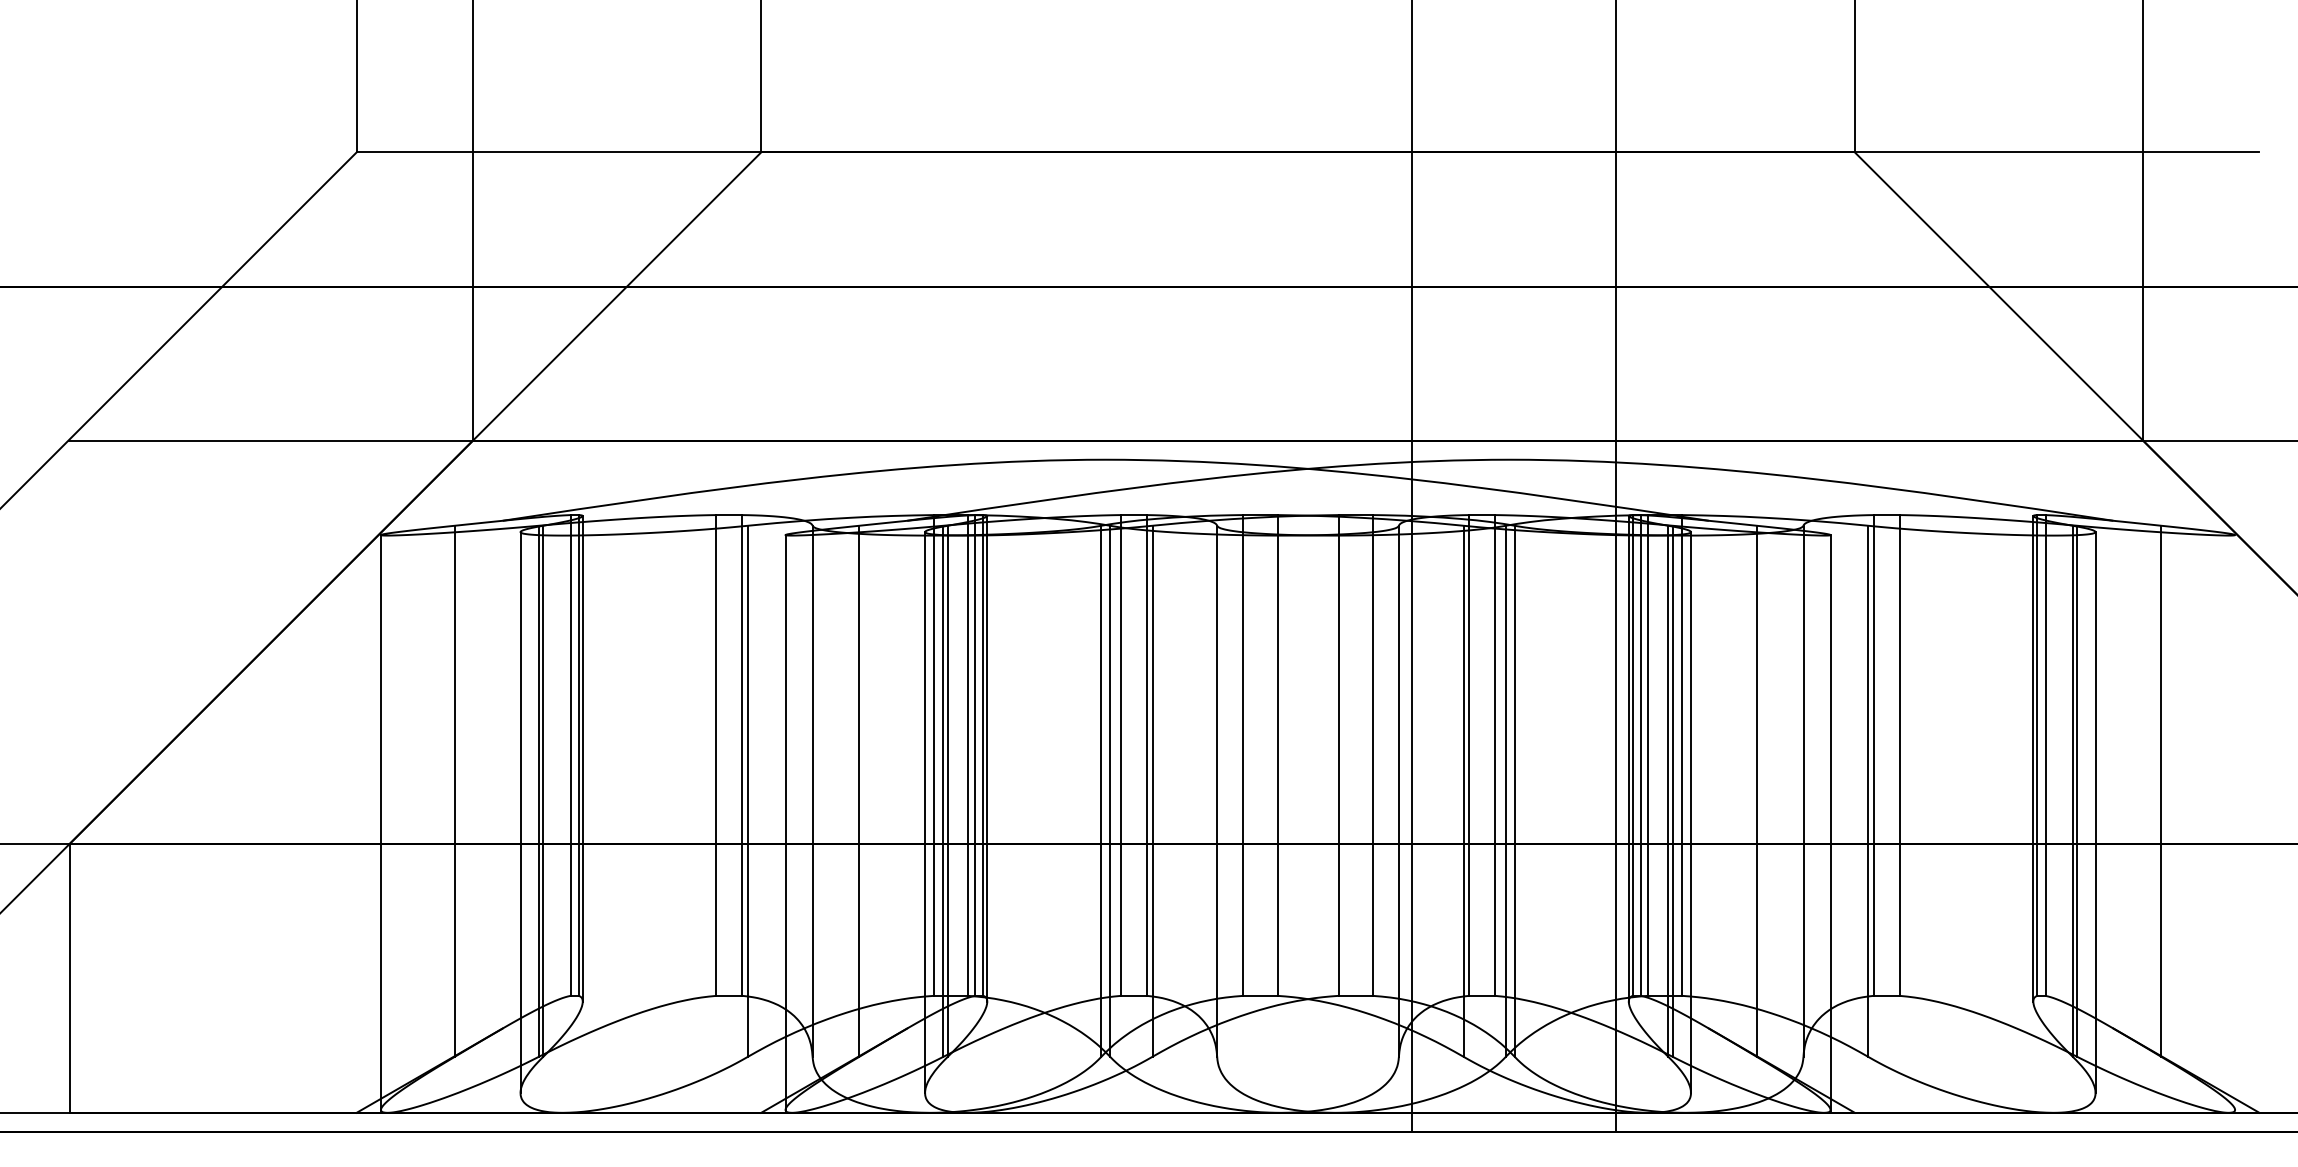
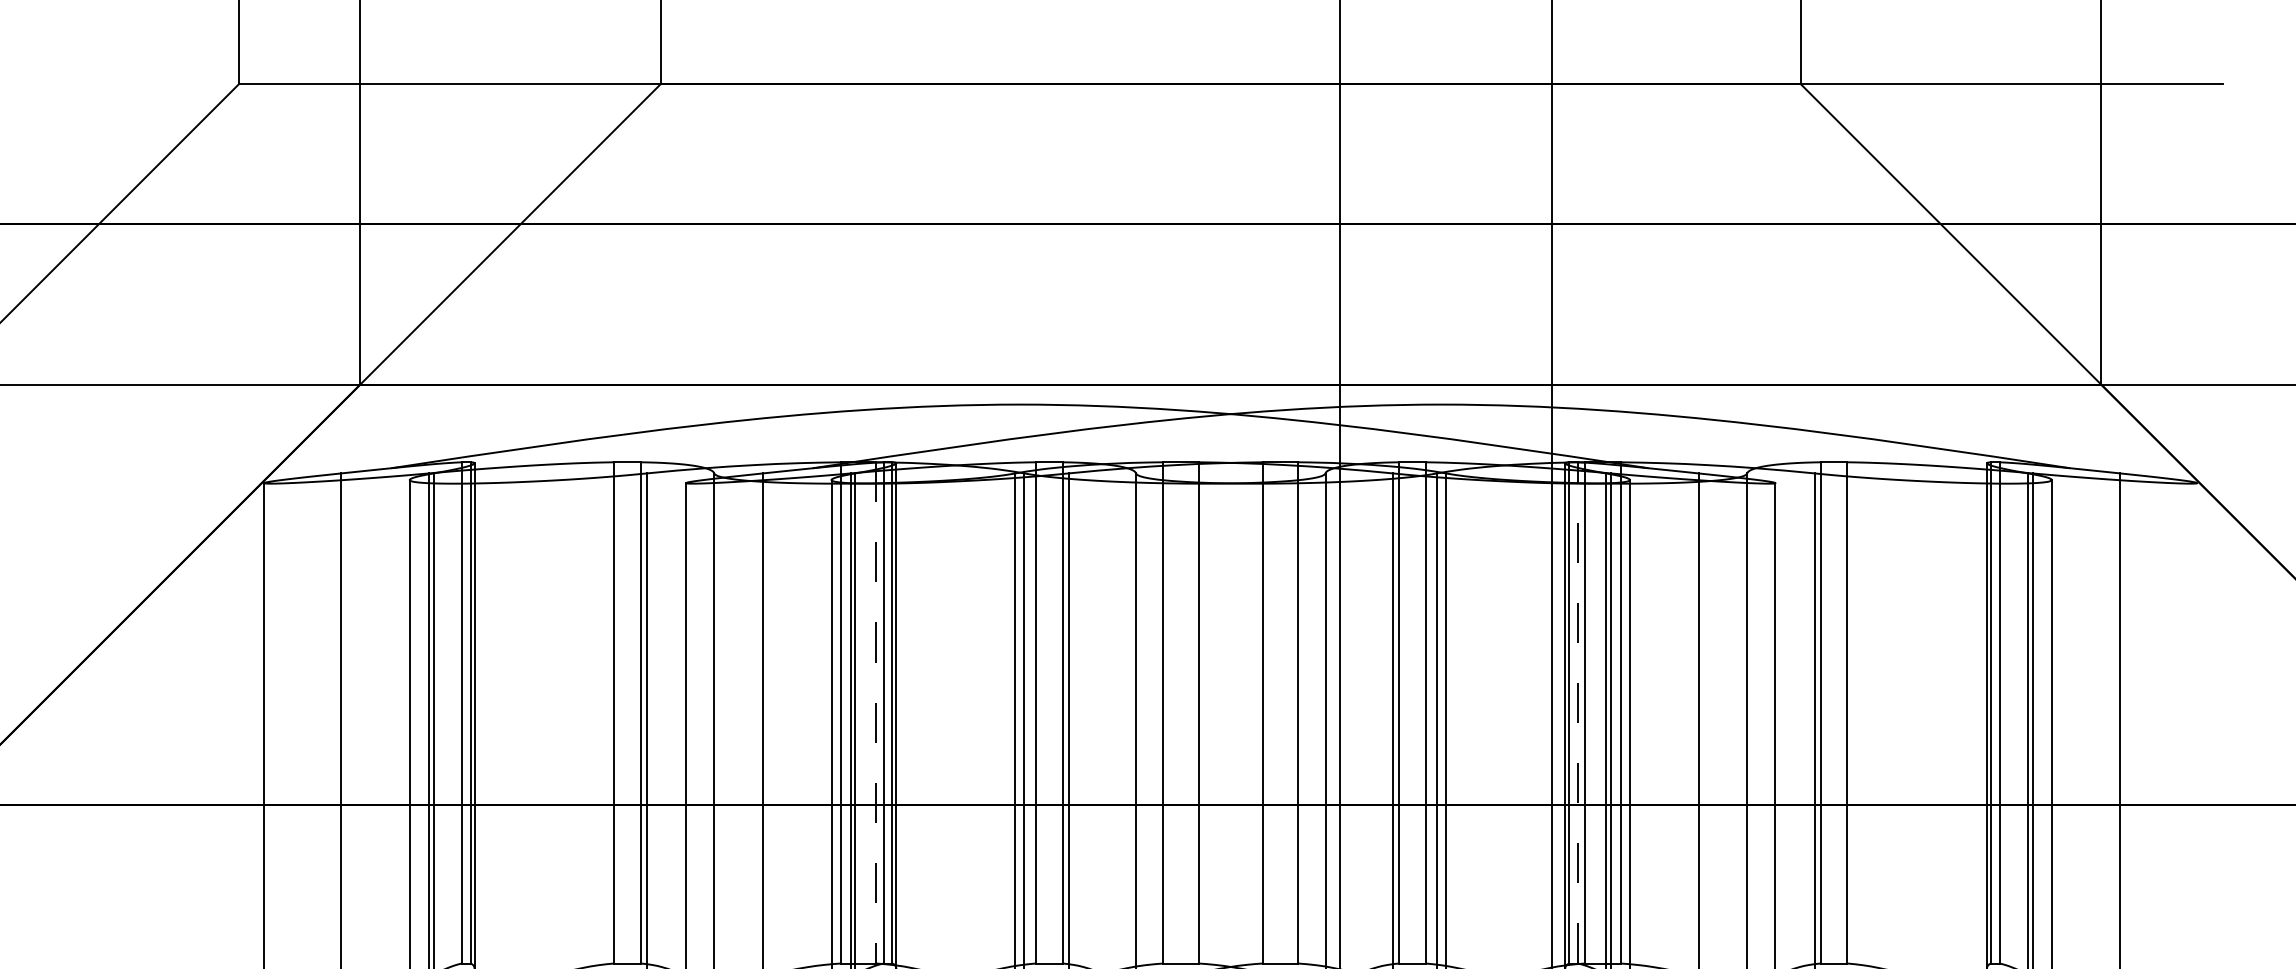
line: (1640, 754) -> (1577, 711), solid -> dashed
line: (968, 755) -> (876, 712), solid -> dashed

